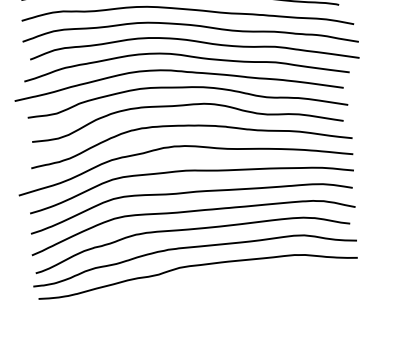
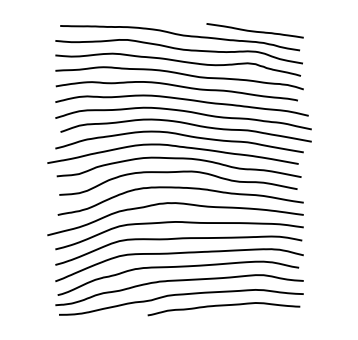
curve: (253, 278) -> (223, 306), added

